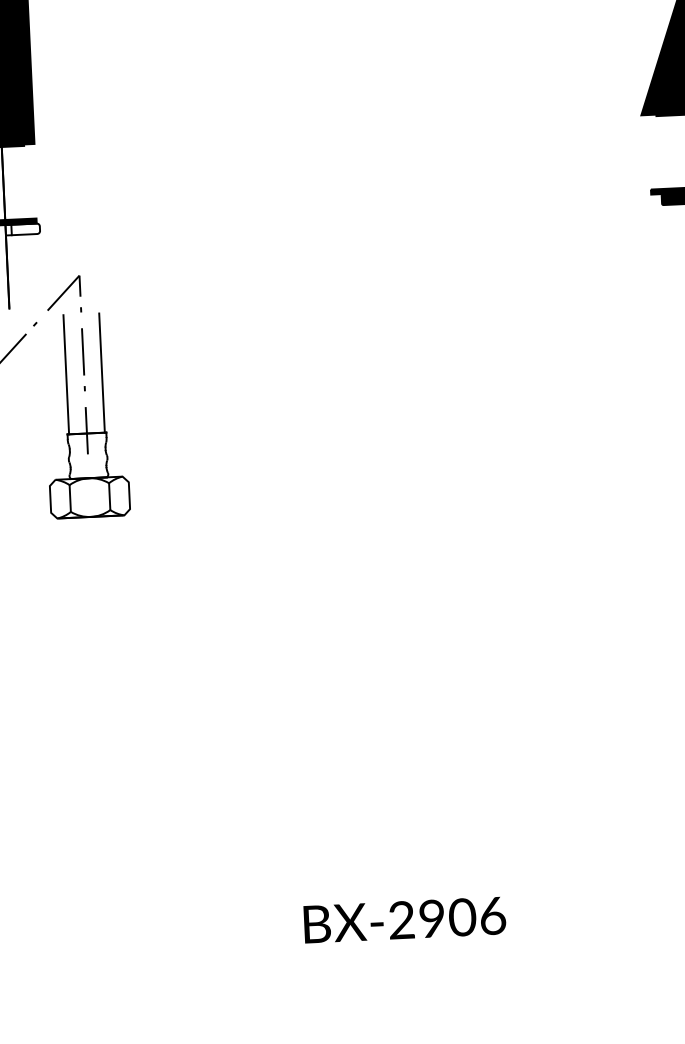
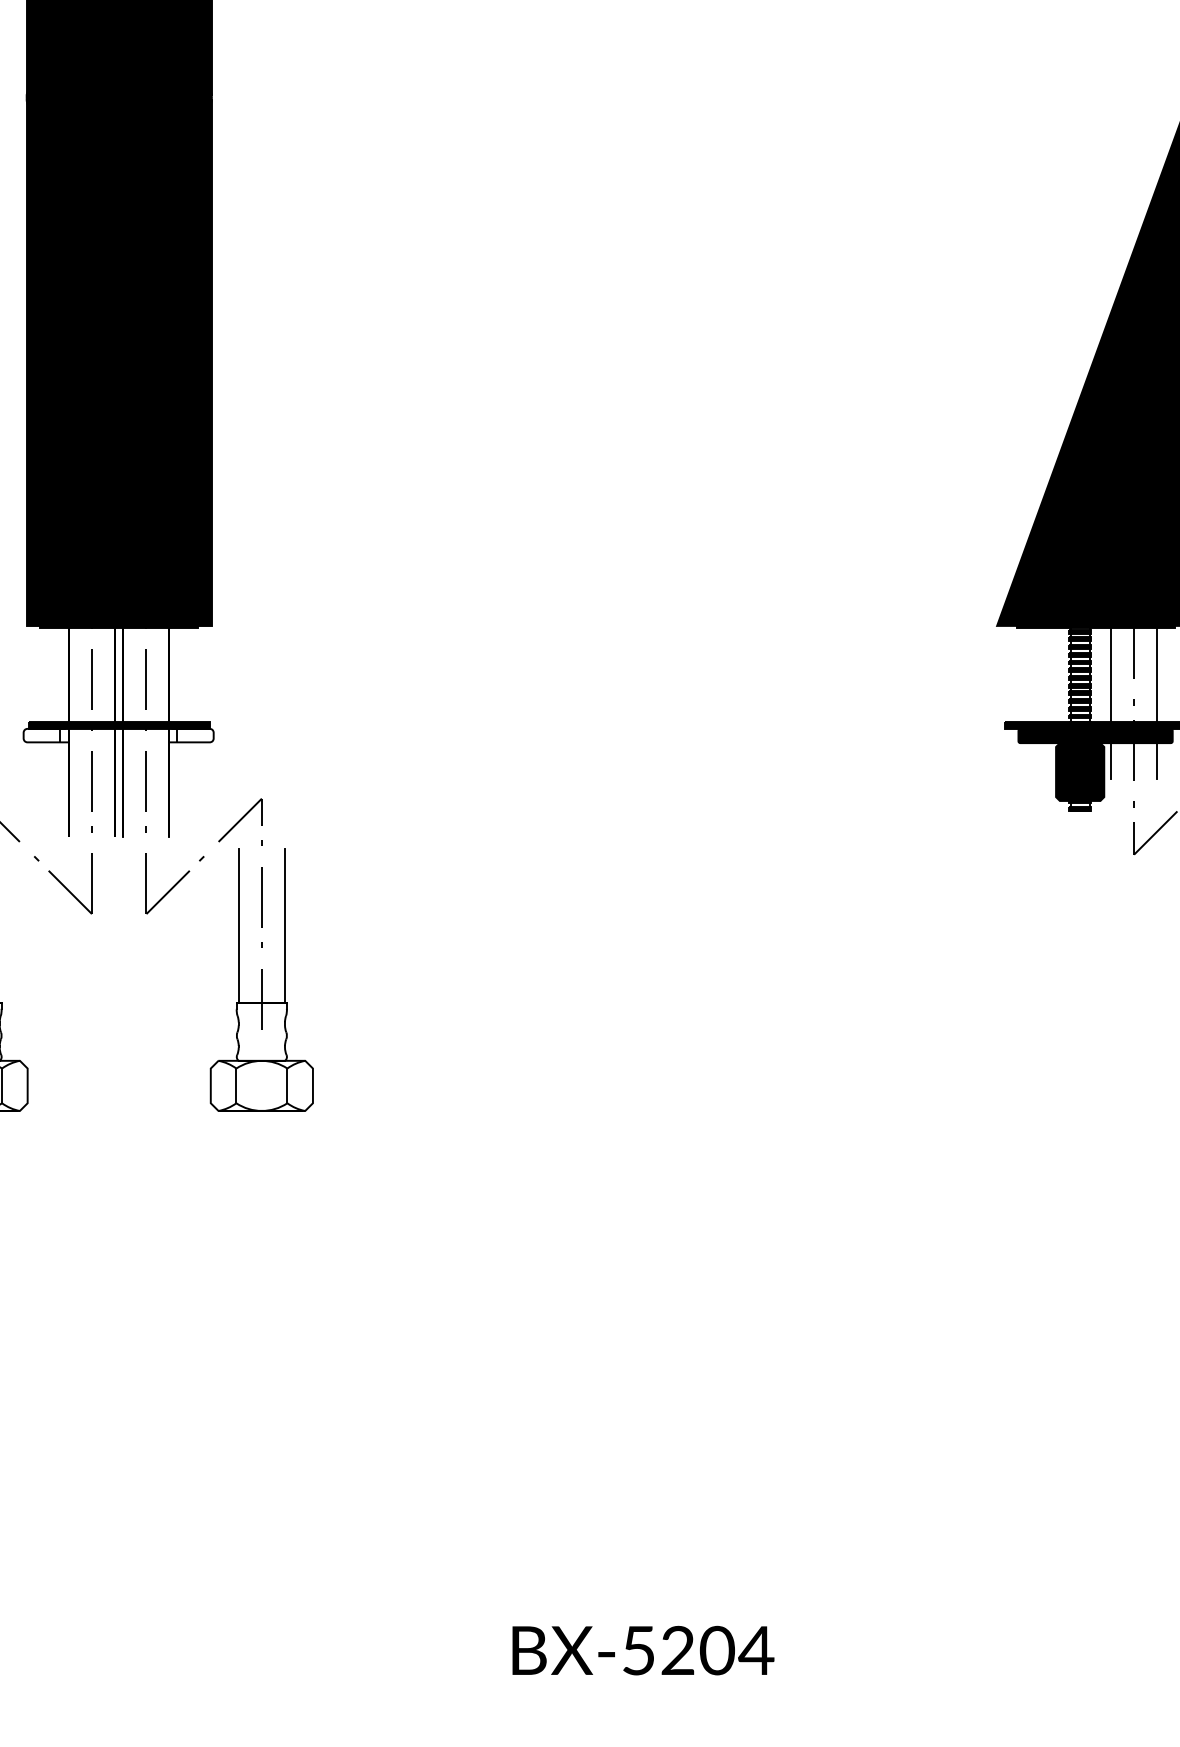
text: (447, 917) -> (698, 1650), BX-2906 -> BX-5204

